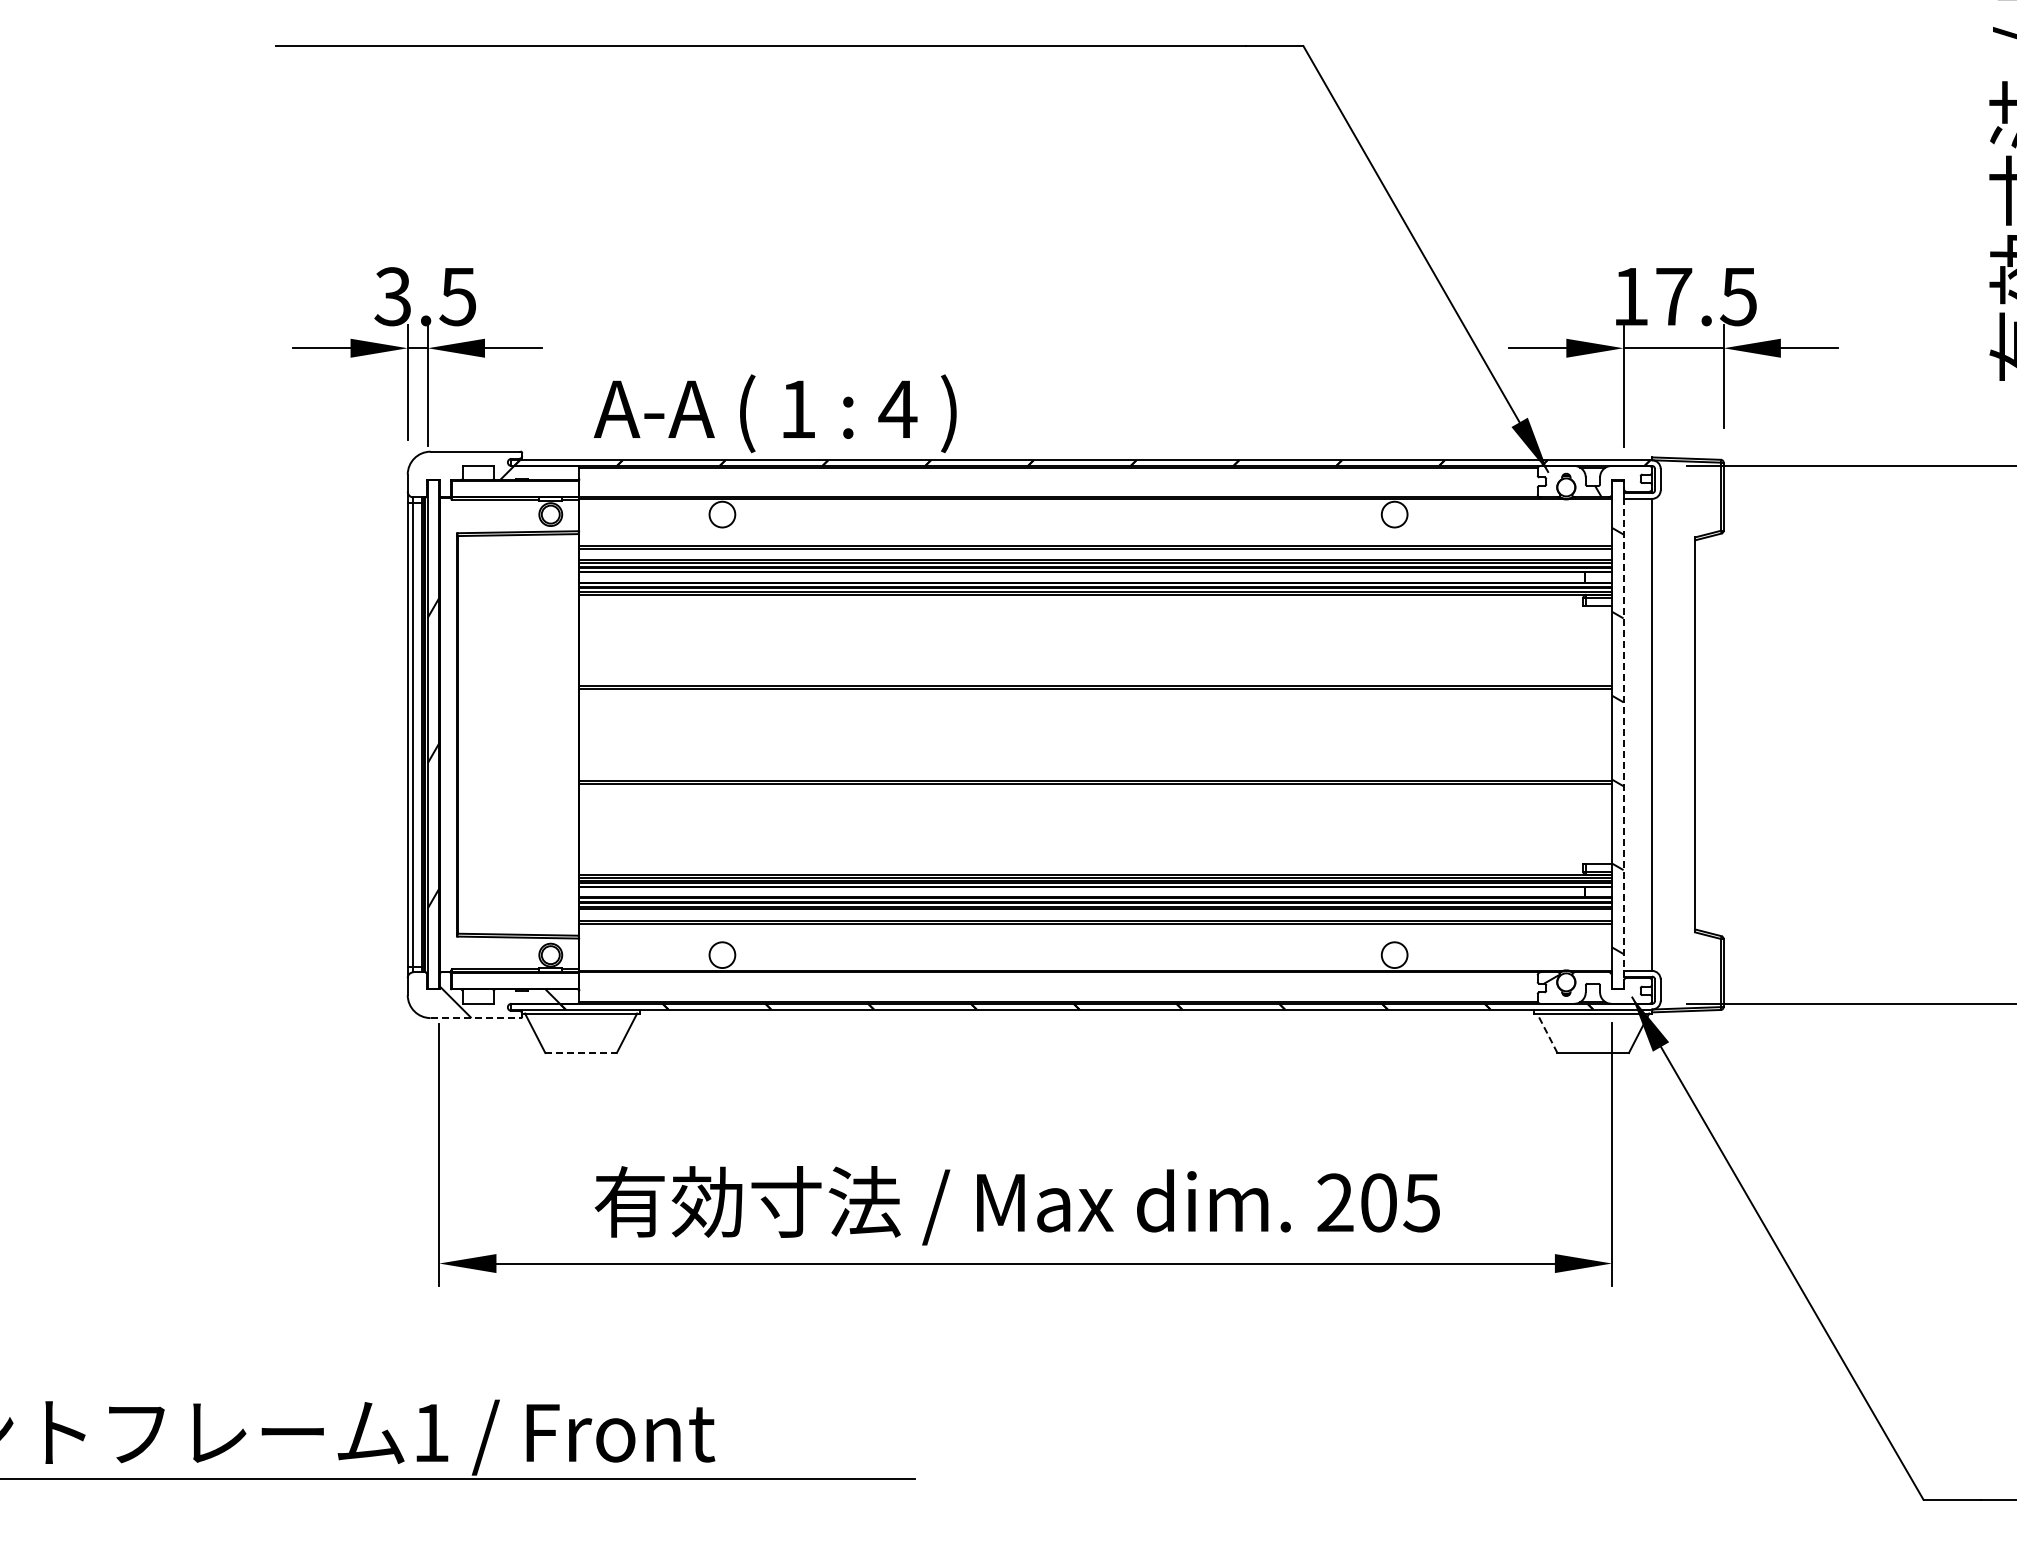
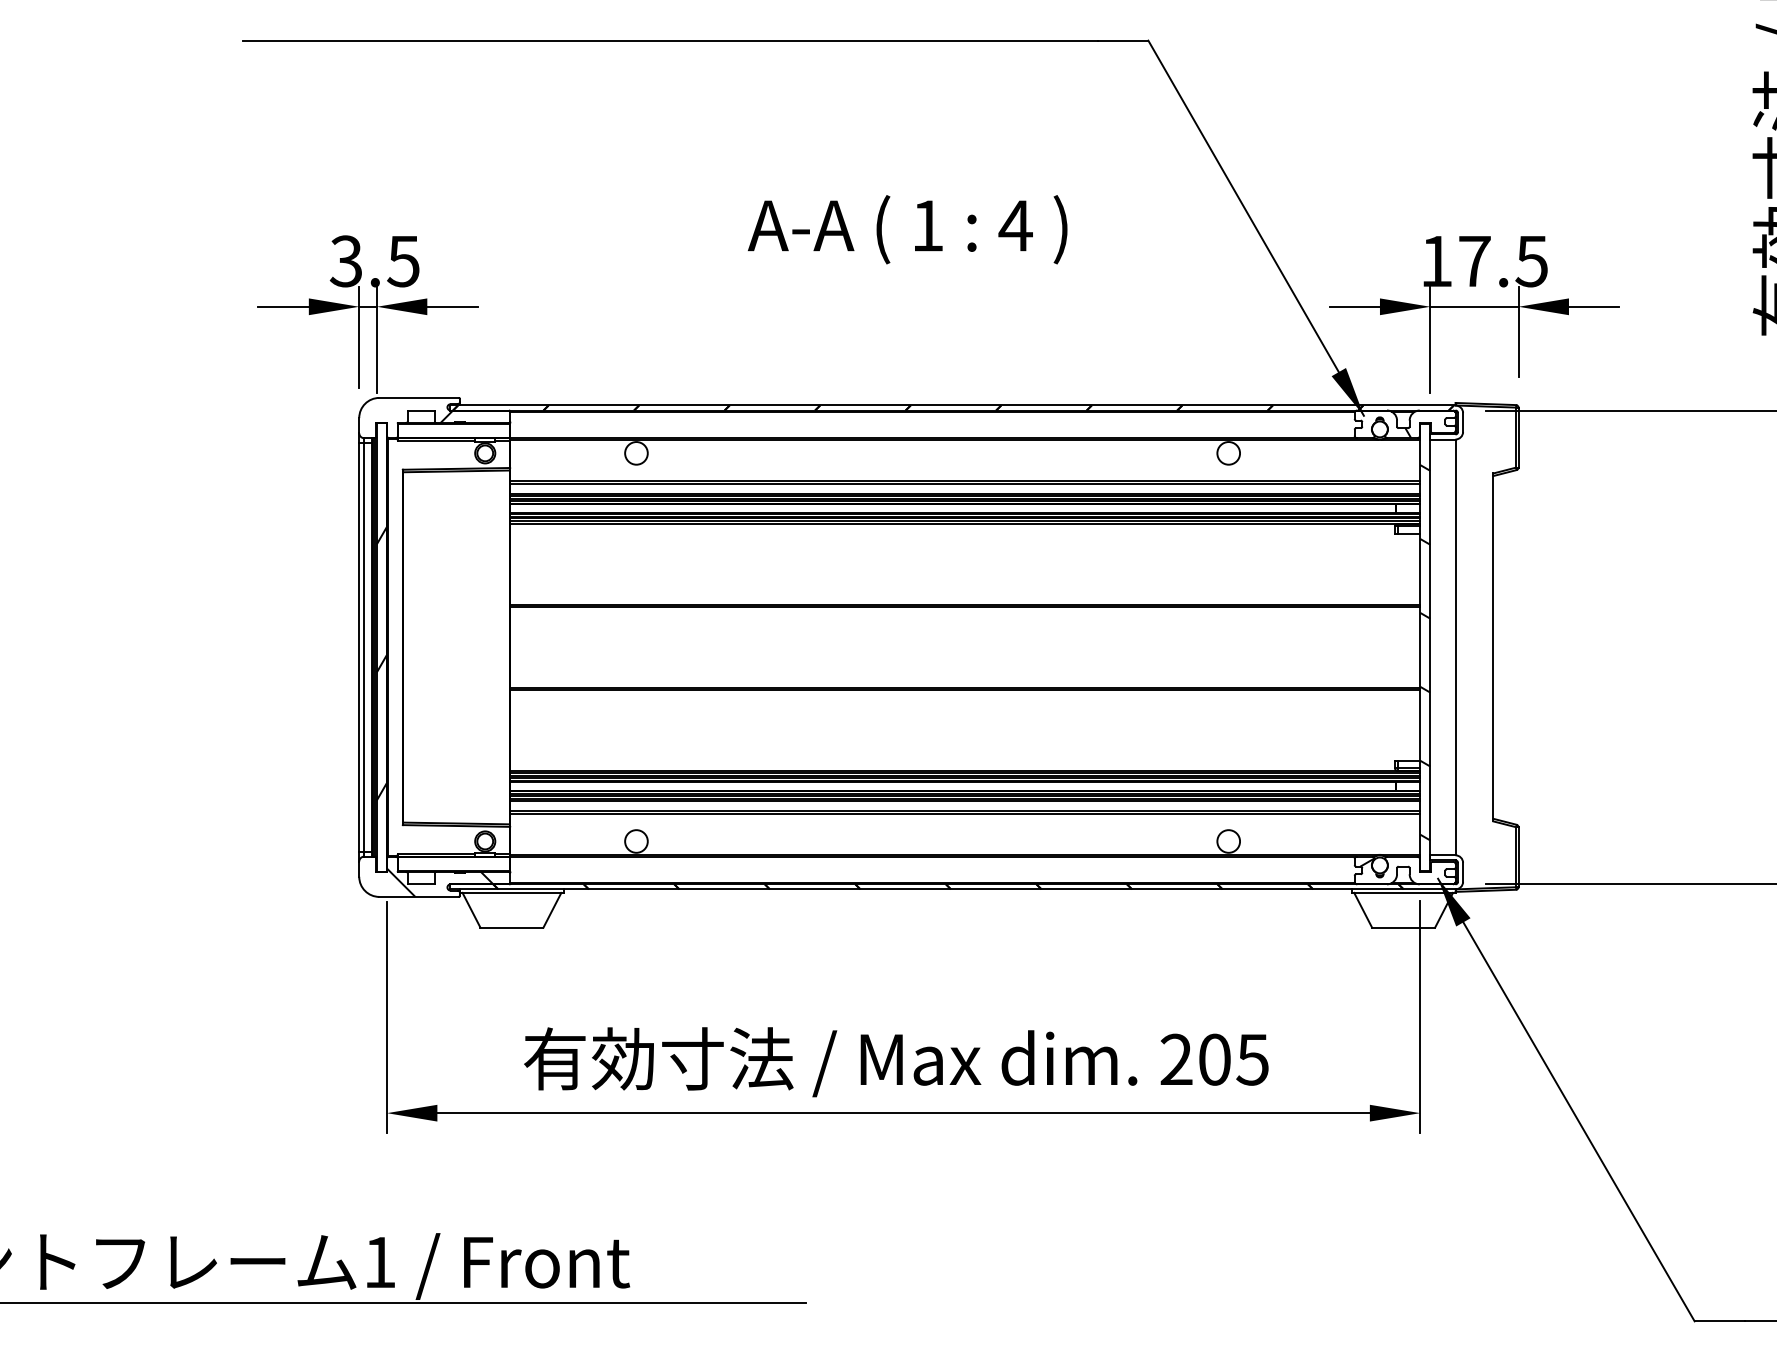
text: (774, 413) -> (907, 229), moved
line: (1623, 734) -> (1430, 647), dashed -> solid
line: (475, 1018) -> (418, 897), dashed -> solid
line: (1547, 1032) -> (1363, 909), dashed -> solid
line: (581, 1053) -> (512, 928), dashed -> solid

